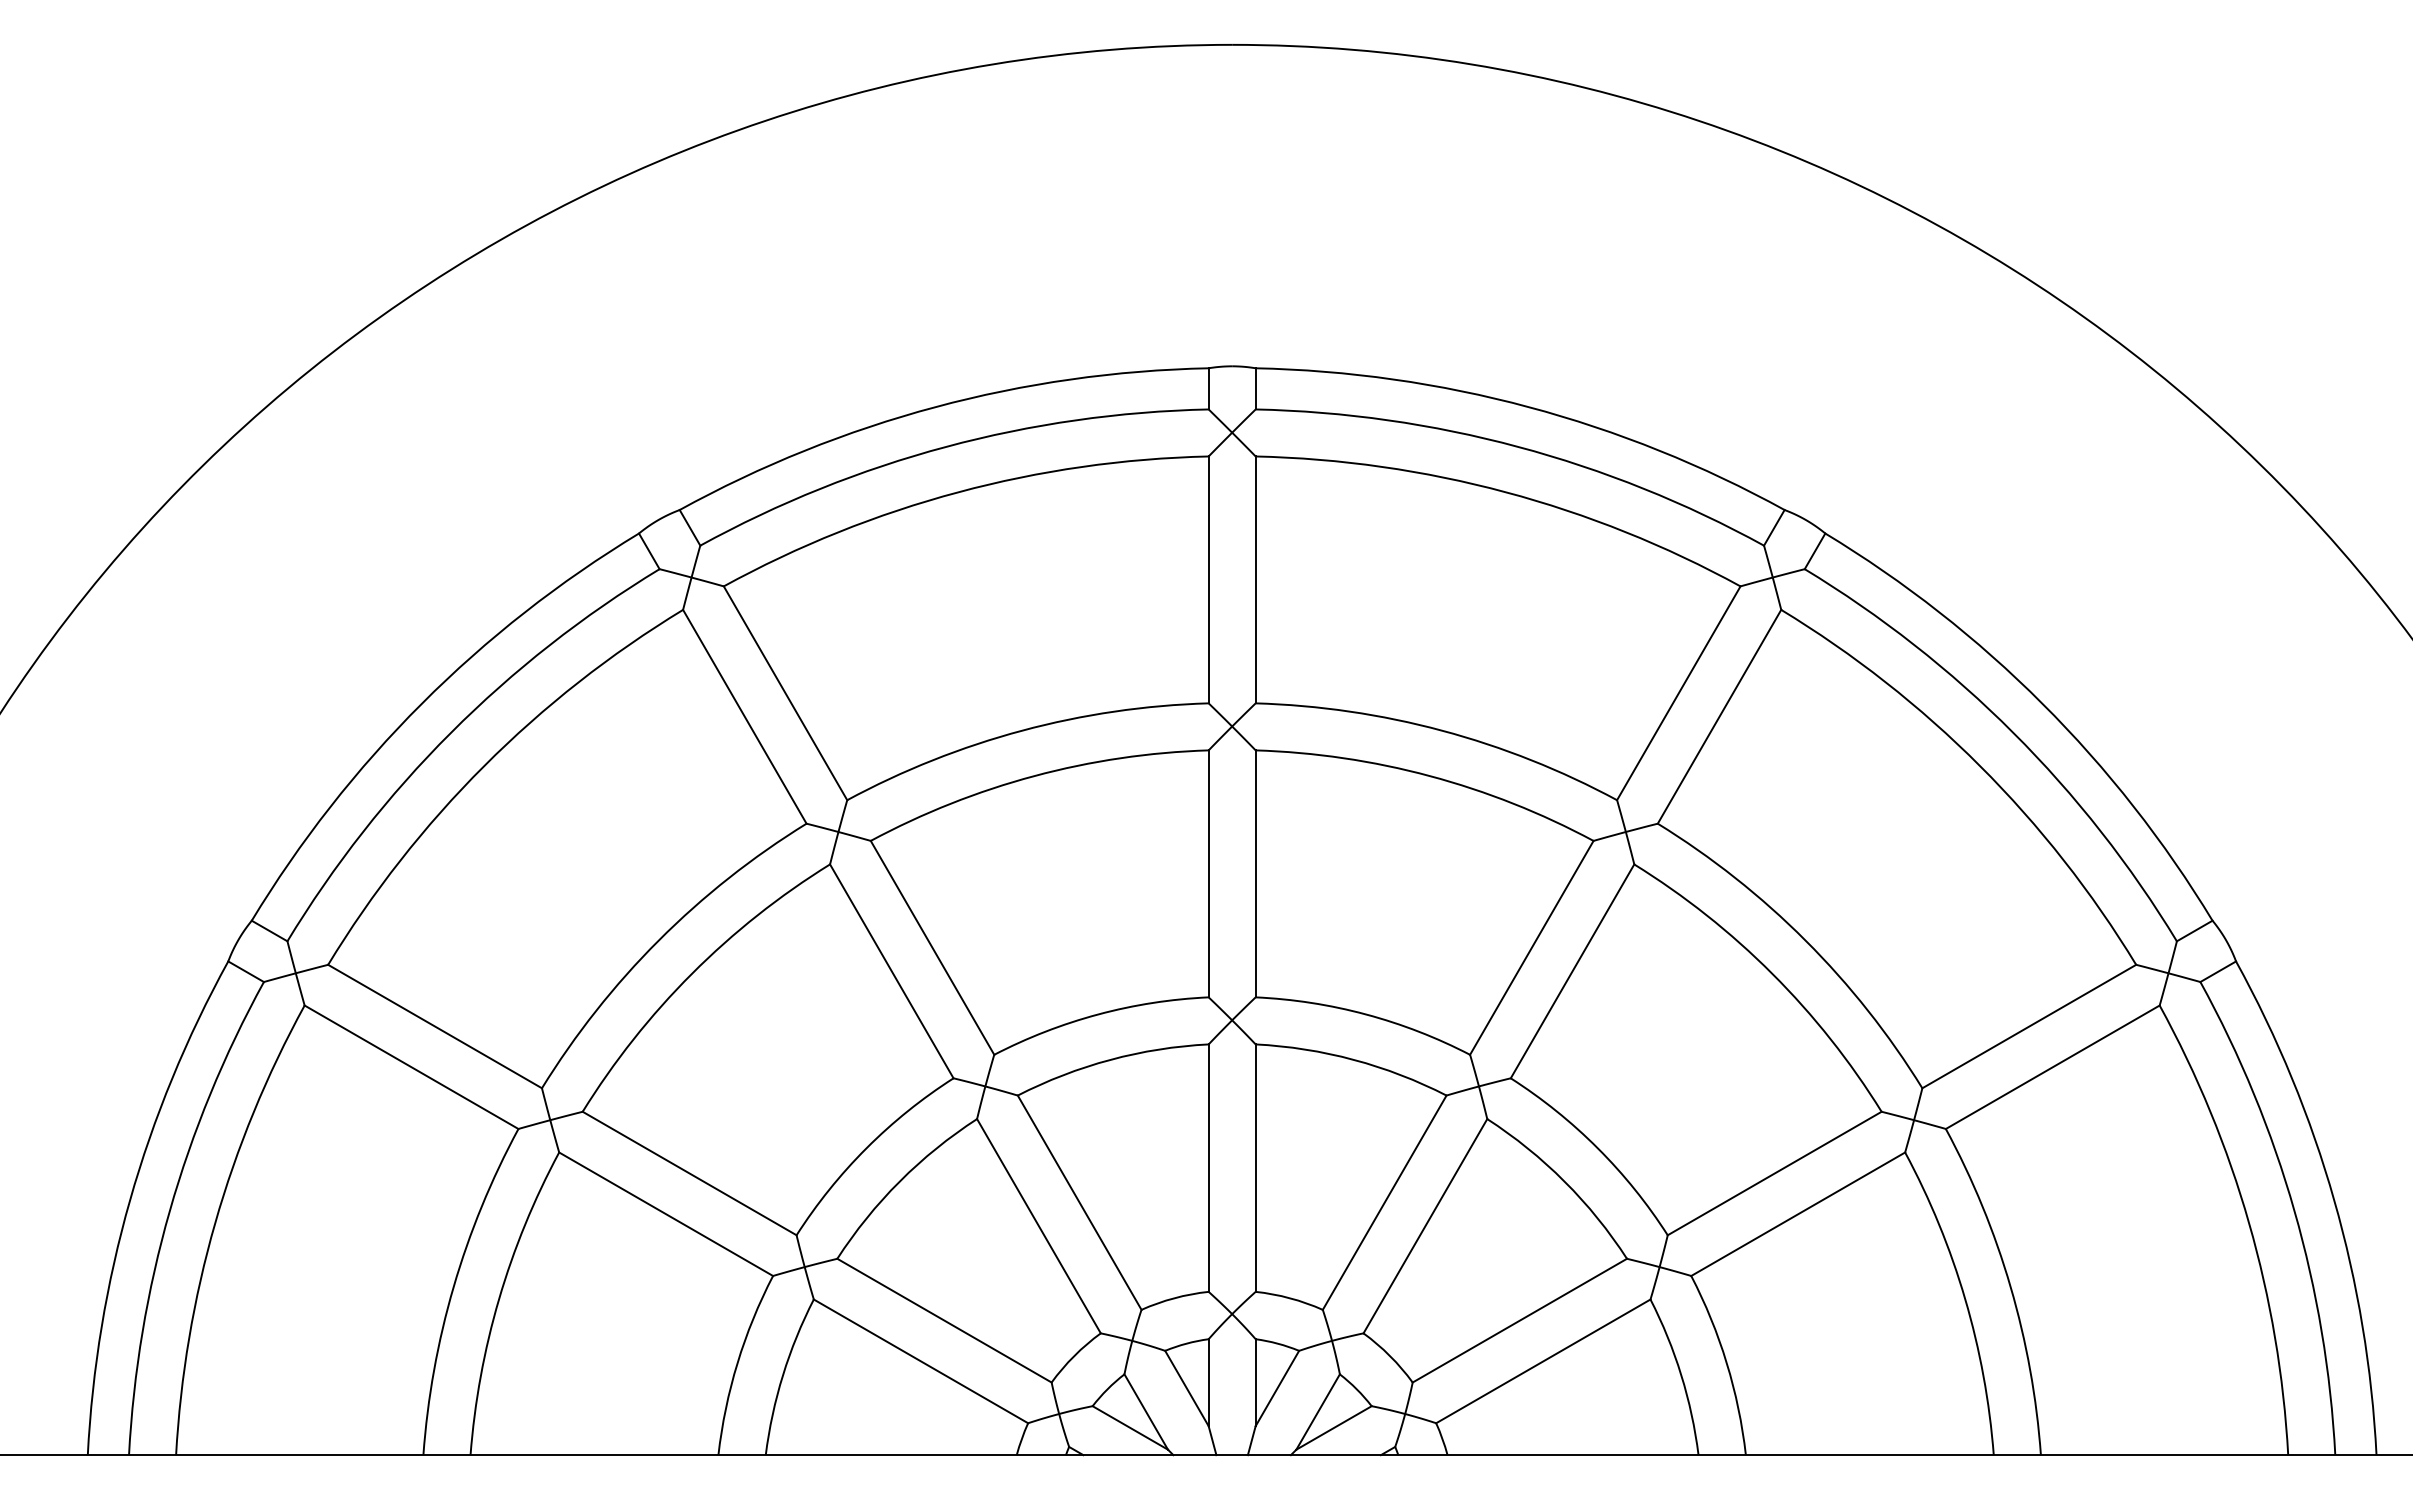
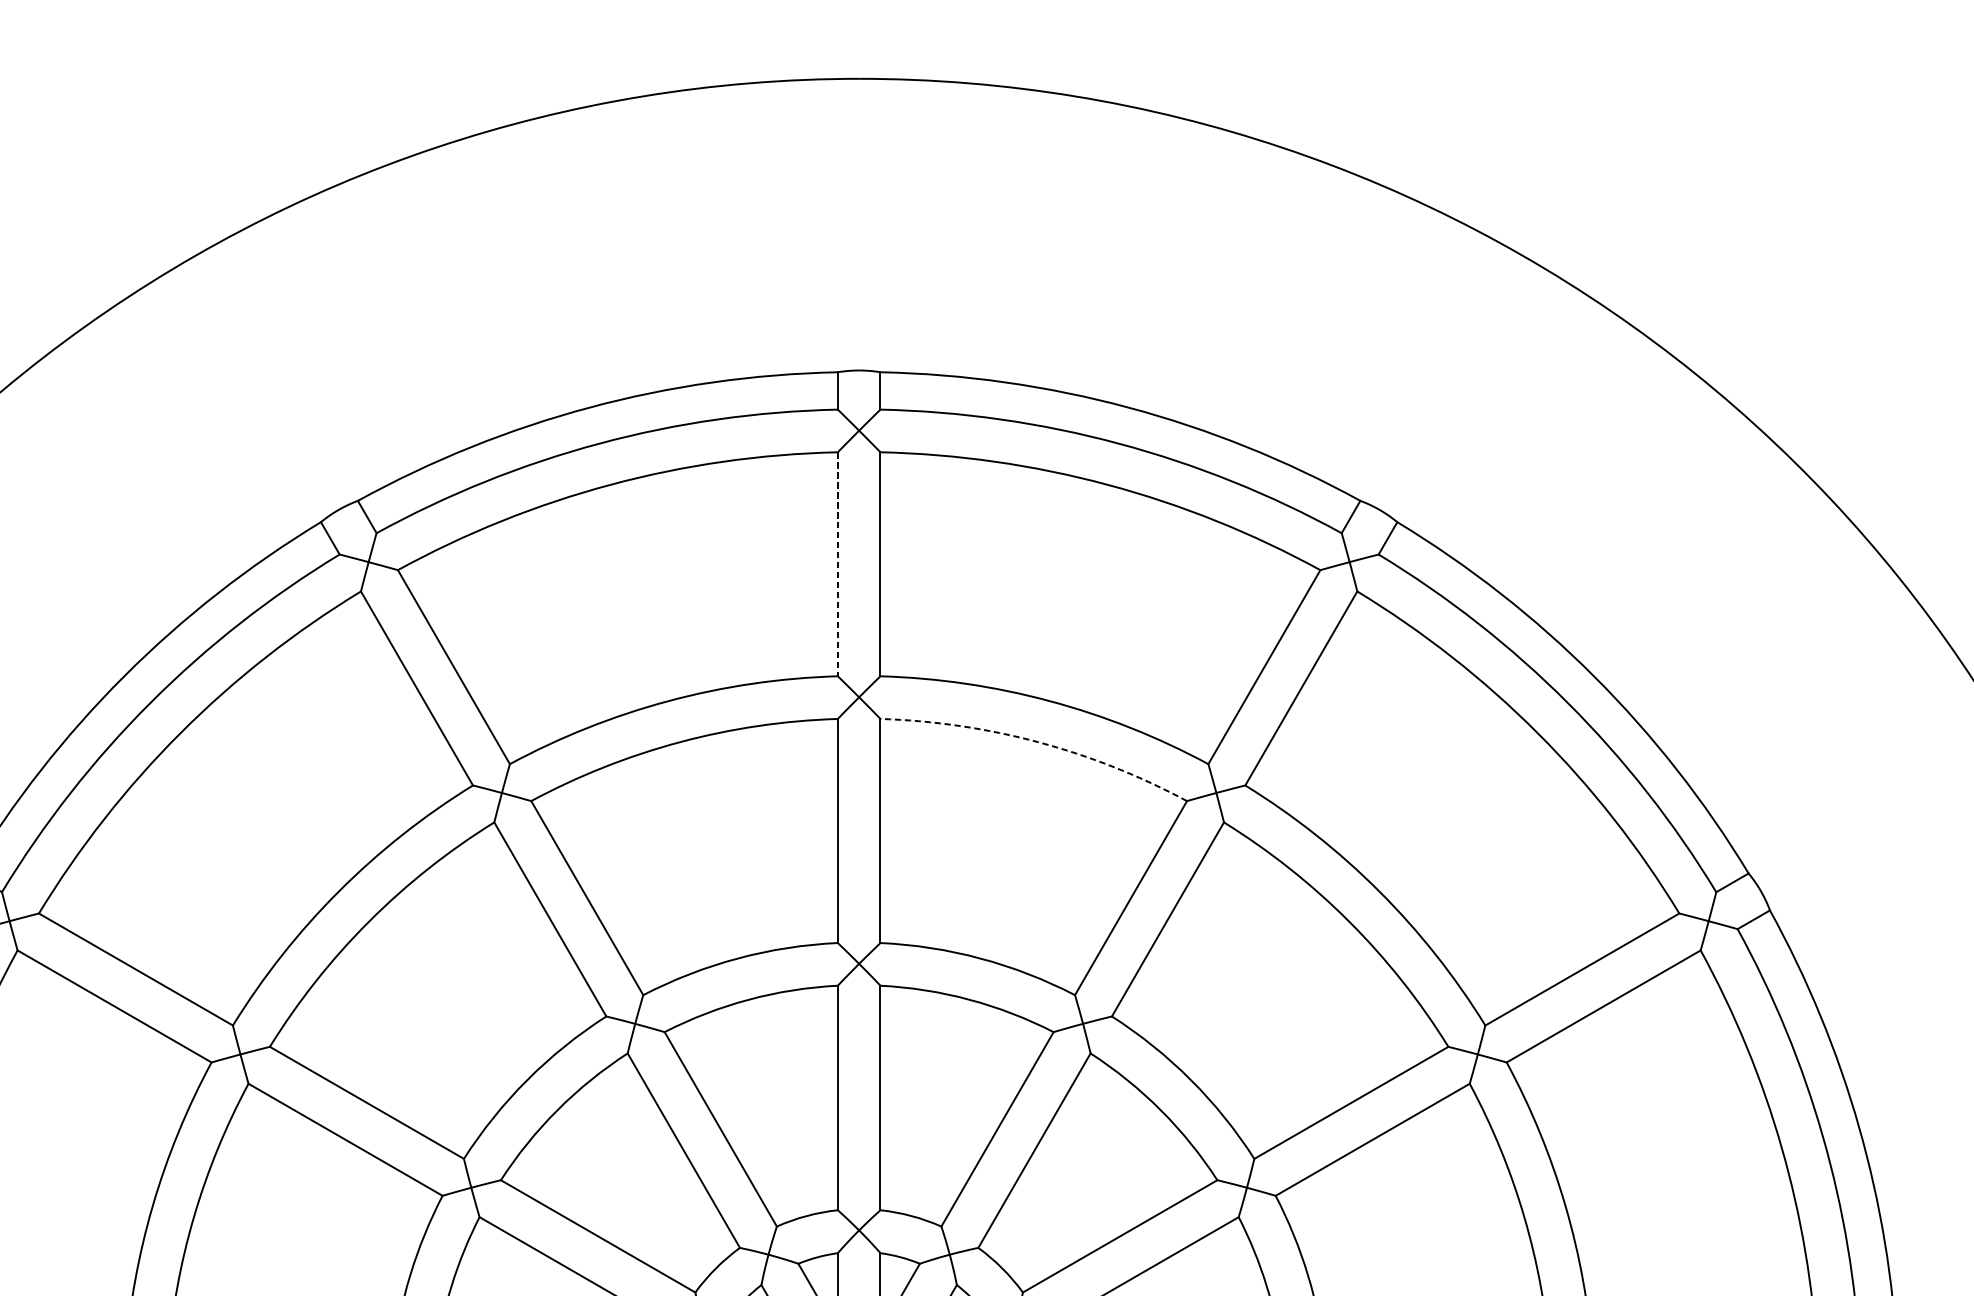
line: (1208, 580) -> (837, 564), solid -> dashed
arc: (1429, 776) -> (1038, 742), solid -> dashed

